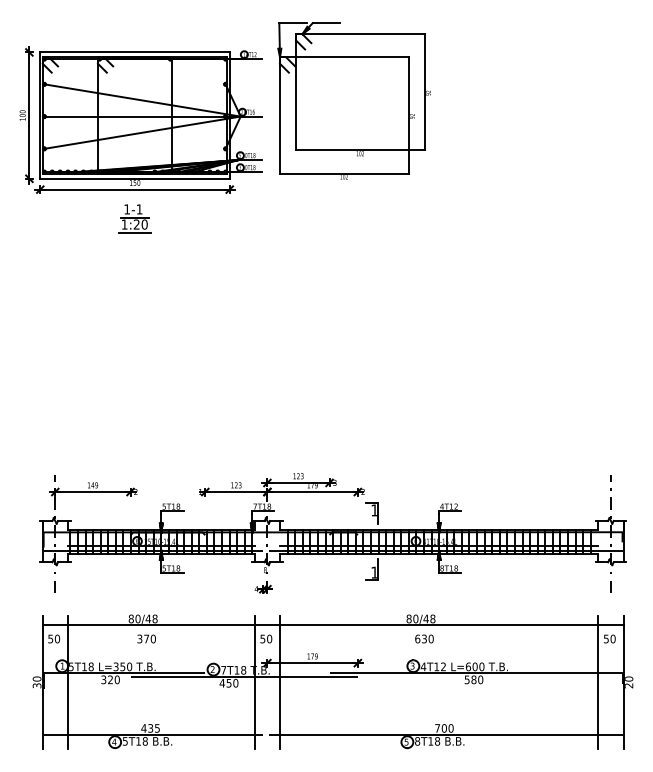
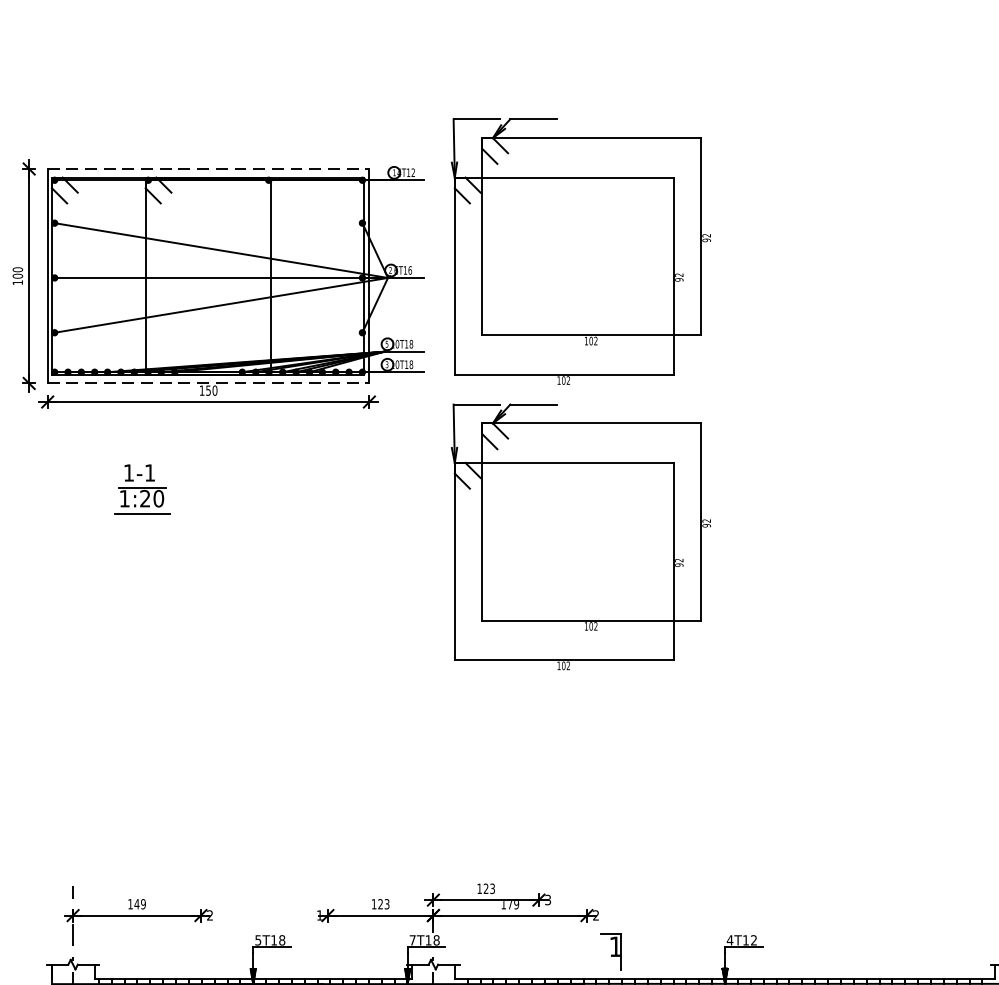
line: (135, 52) -> (209, 169), solid -> dashed
line: (135, 178) -> (209, 383), solid -> dashed
part: (134, 218) -> (141, 488), moved
part: (353, 268) -> (579, 535), added

